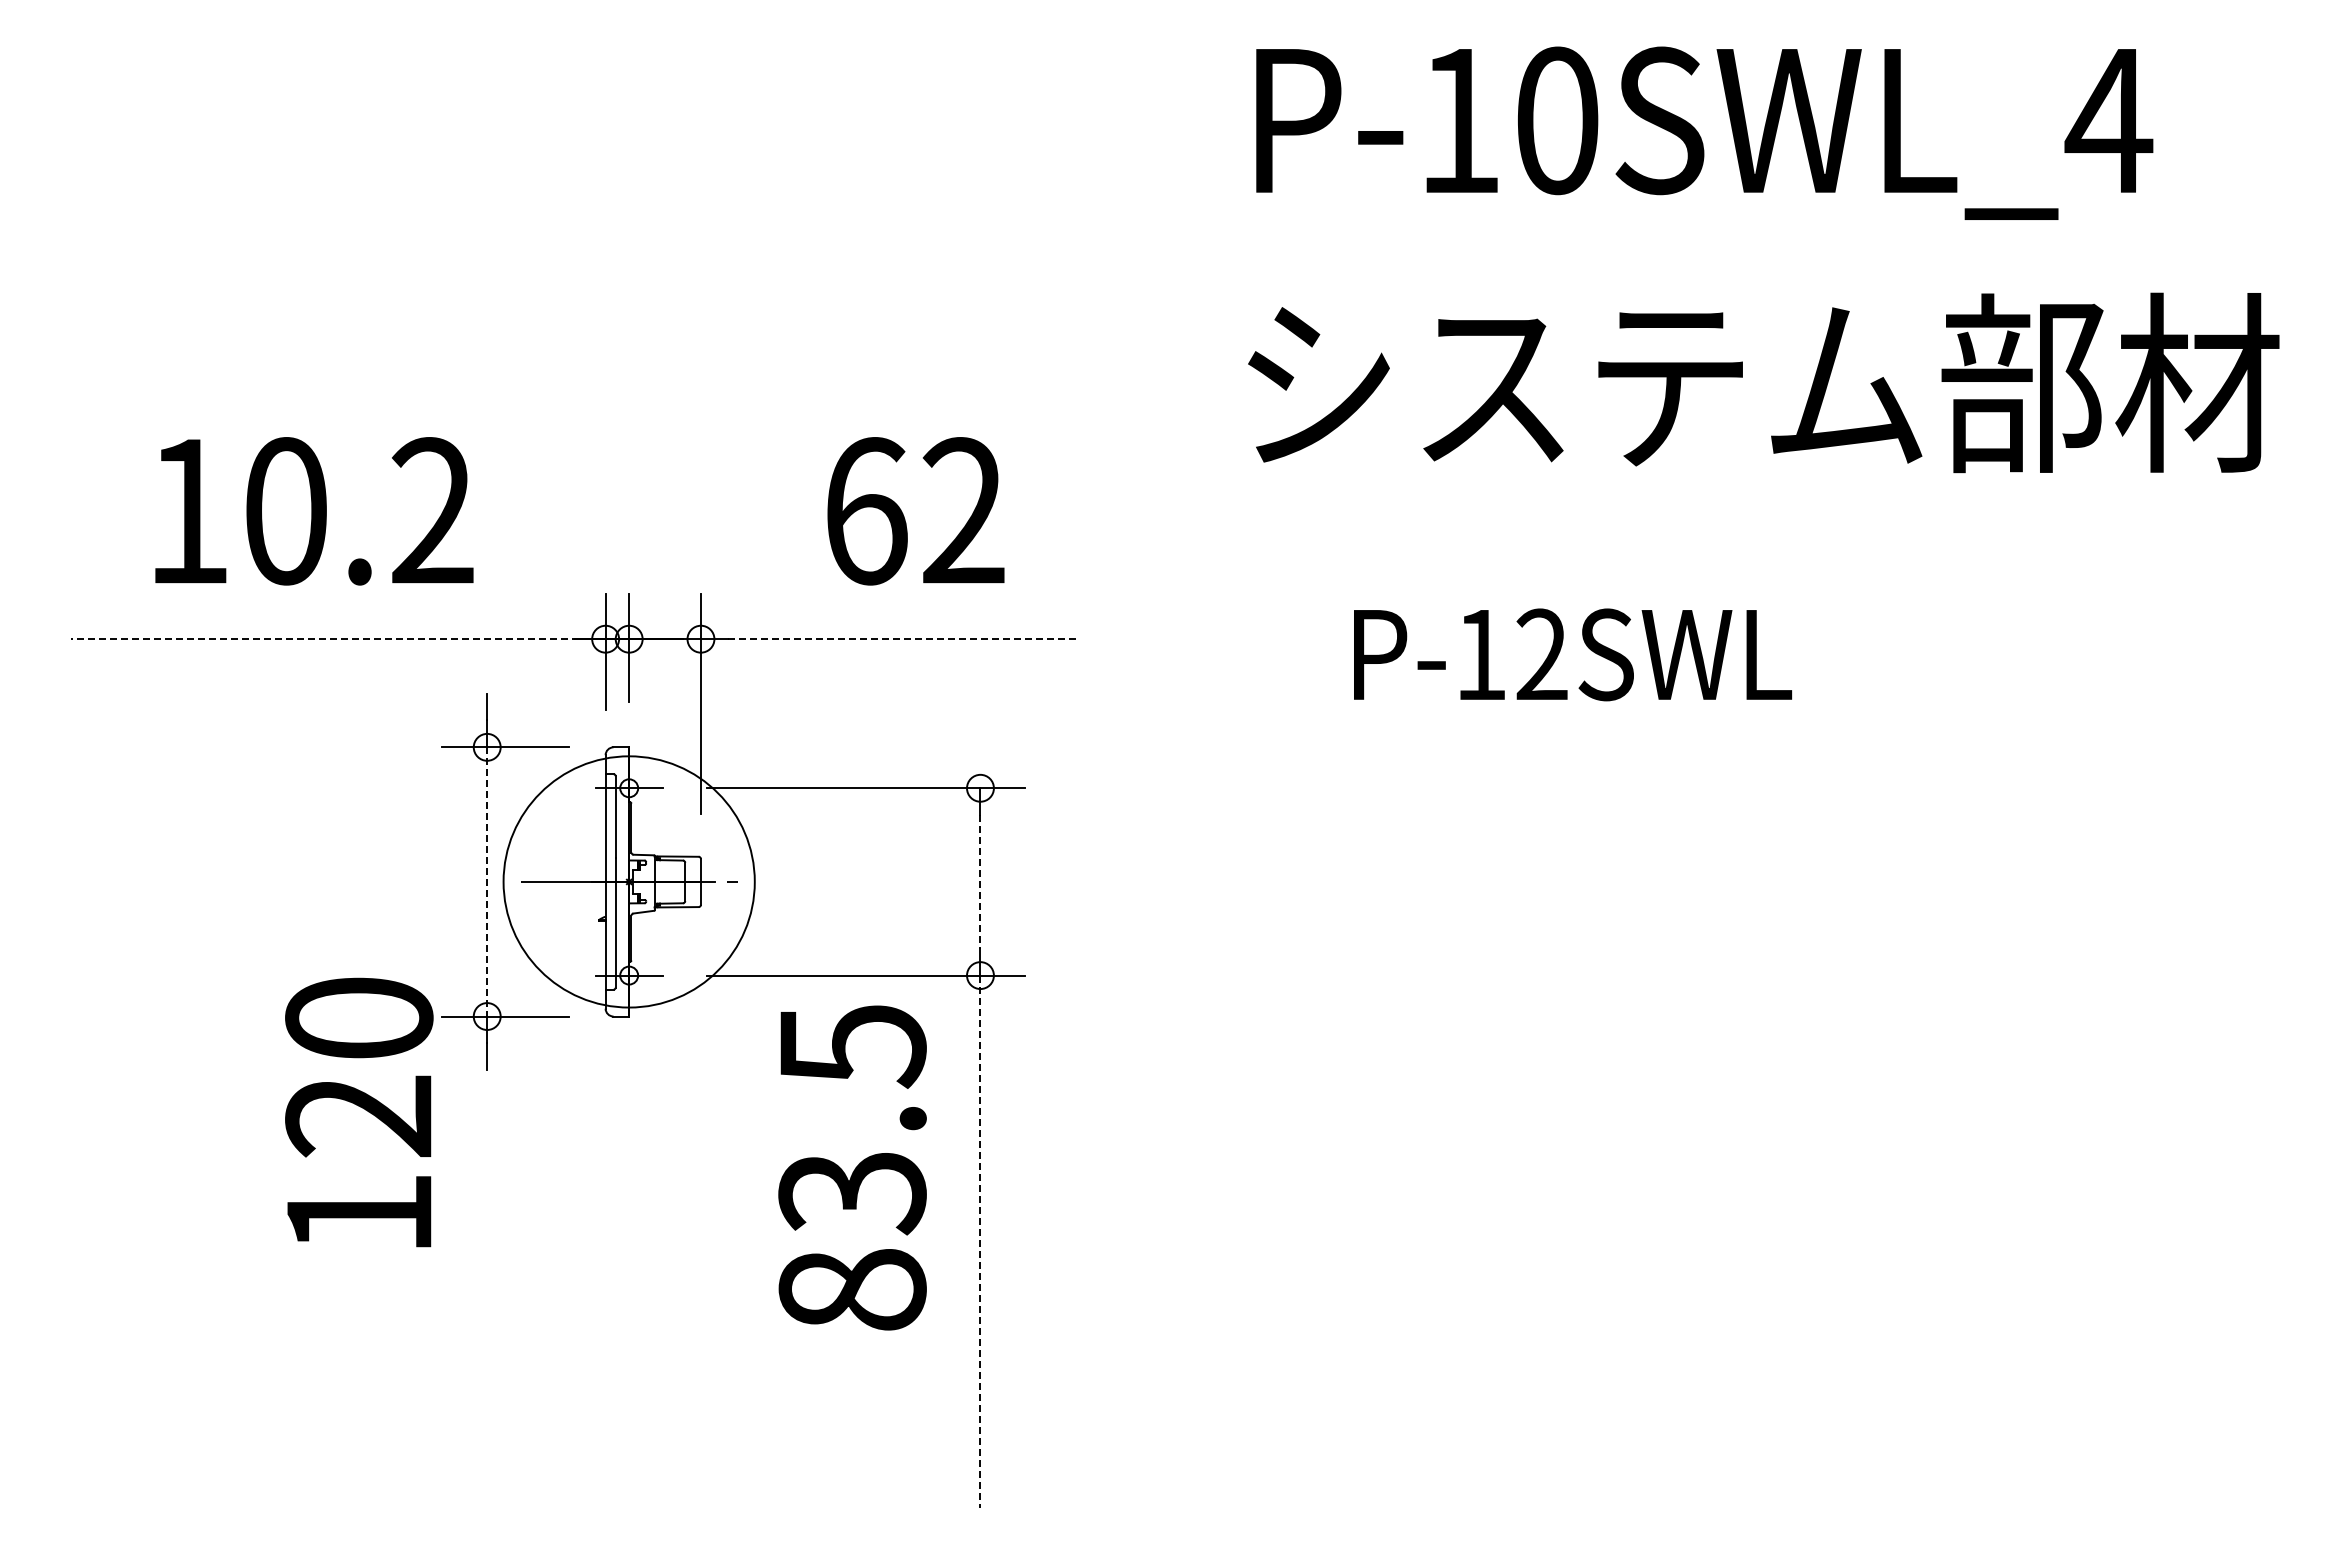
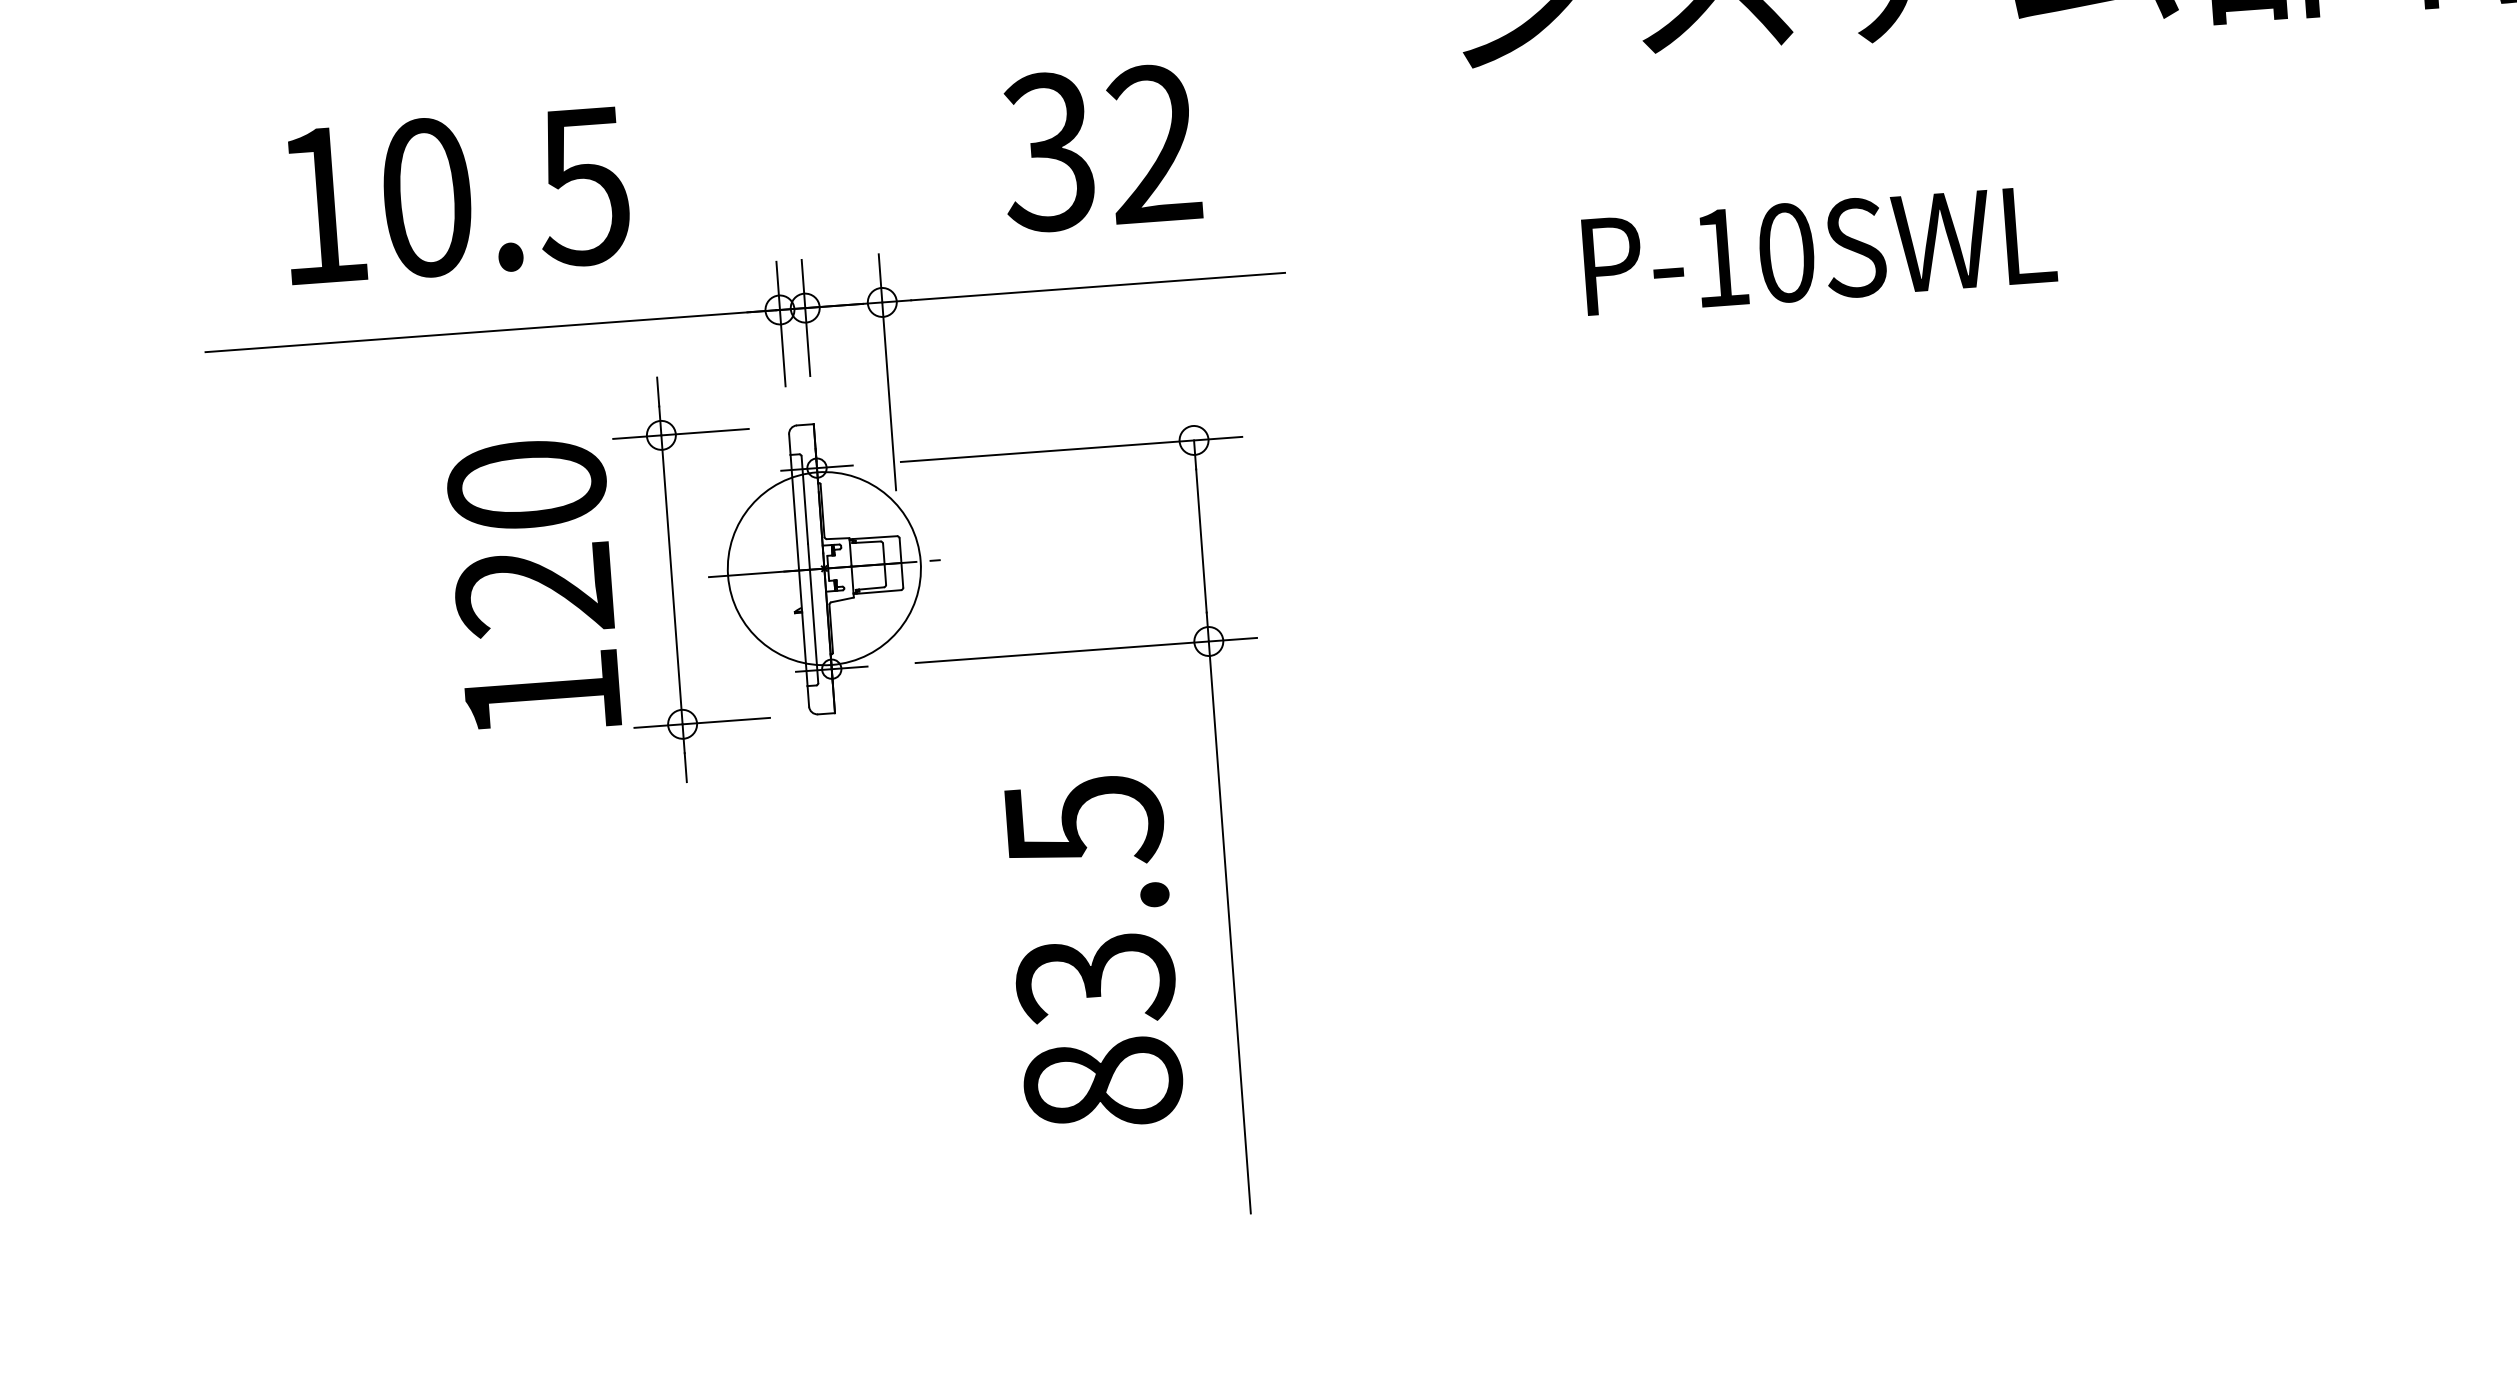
text: (431, 511) -> (582, 186), 10.2 -> 10.5
text: (865, 511) -> (1048, 152), 62 -> 32
line: (324, 639) -> (478, 332), dashed -> solid
line: (902, 639) -> (1098, 286), dashed -> solid
text: (1541, 654) -> (1785, 252), P-12SWL -> P-10SWL
line: (487, 881) -> (672, 579), dashed -> solid
circle: (628, 881) -> (823, 568), size x0.71
line: (980, 881) -> (1201, 540), dashed -> solid
text: (359, 1112) -> (534, 586), moved
text: (852, 1167) -> (1093, 952), moved
line: (980, 1242) -> (1229, 928), dashed -> solid

